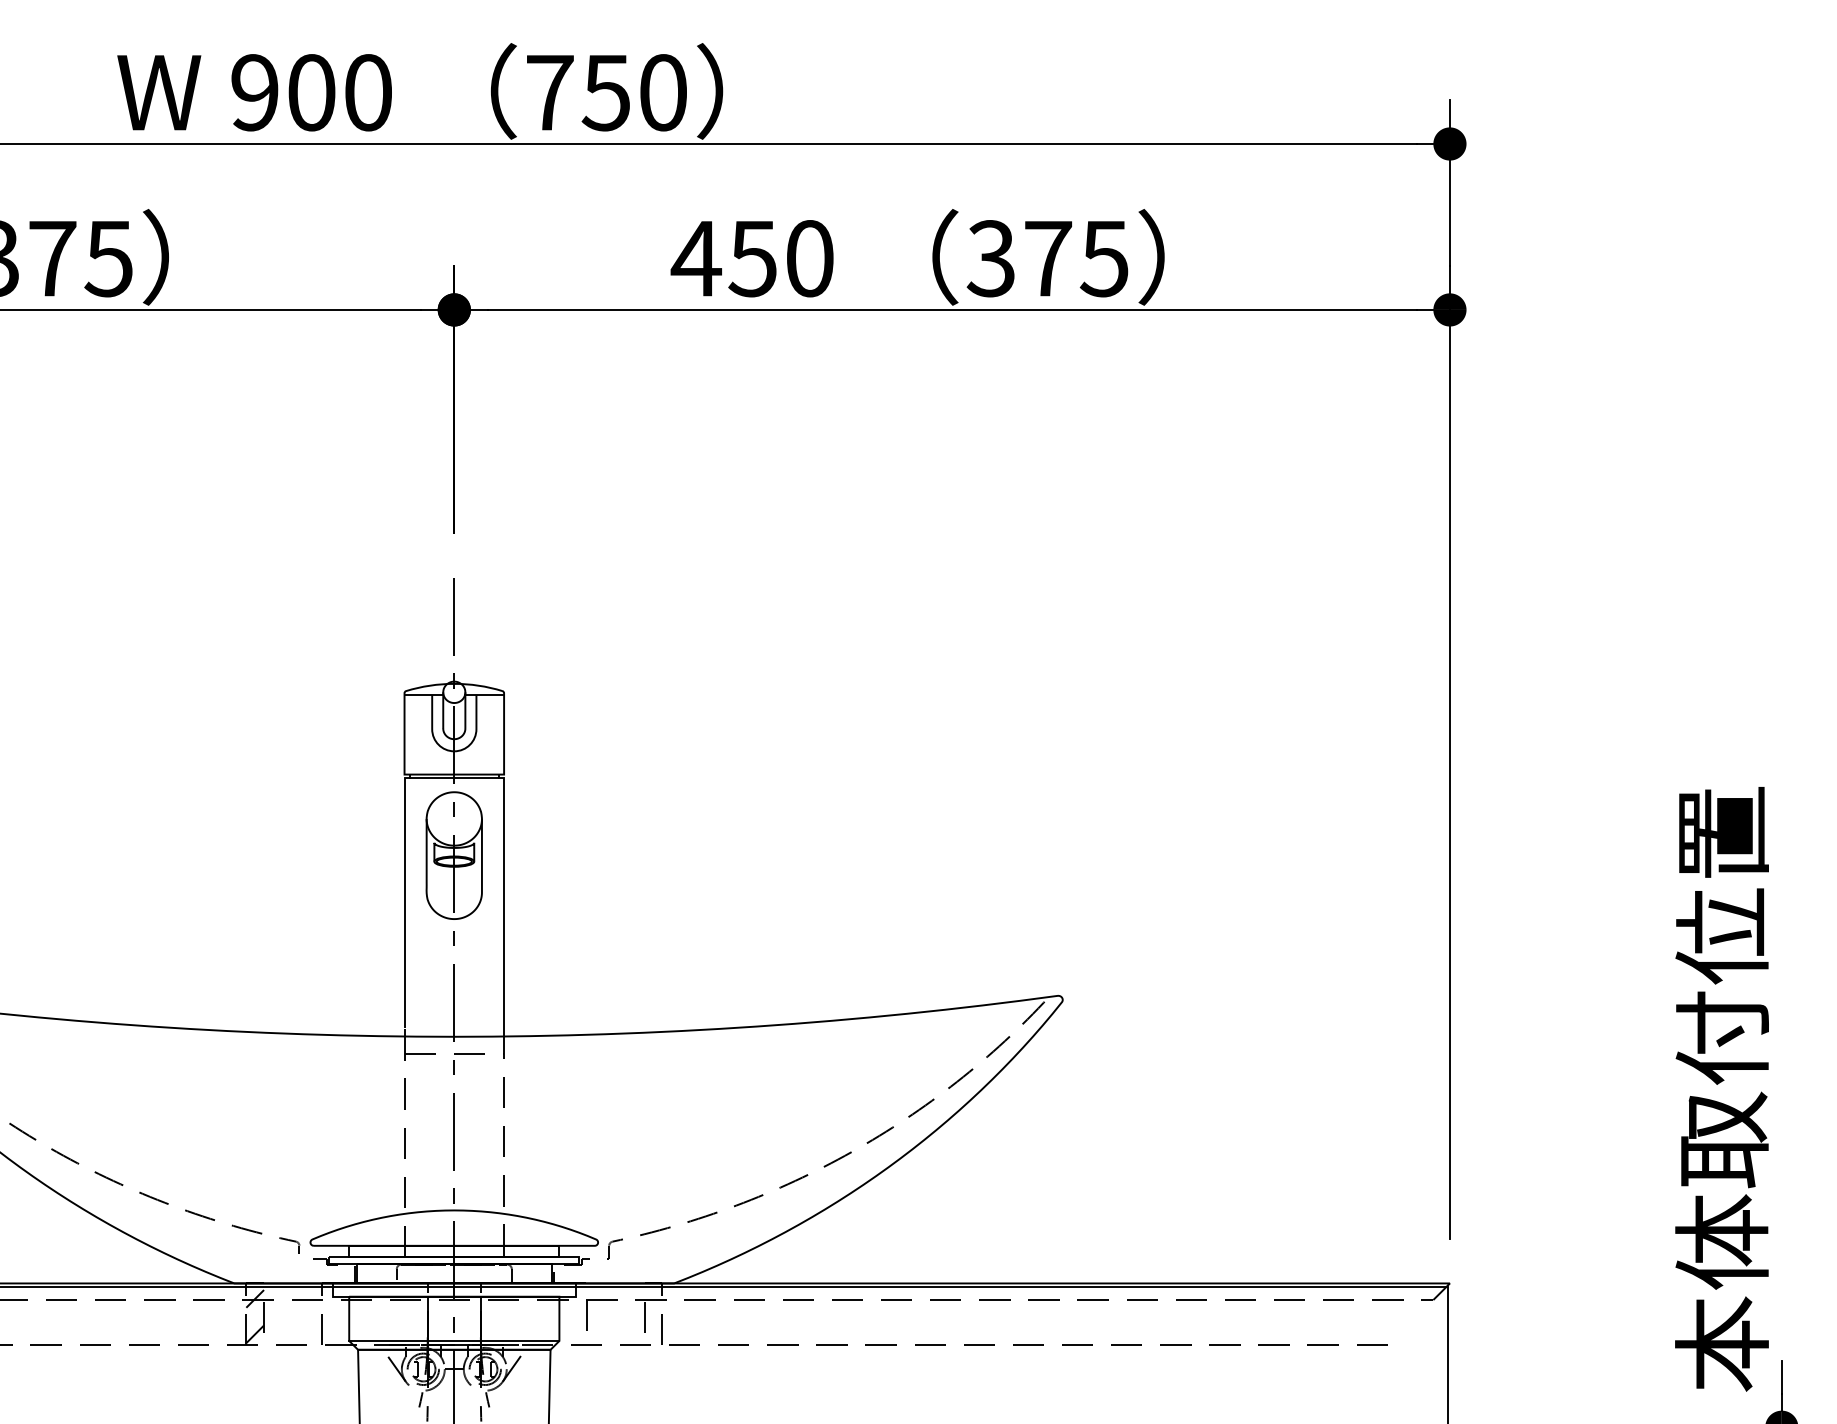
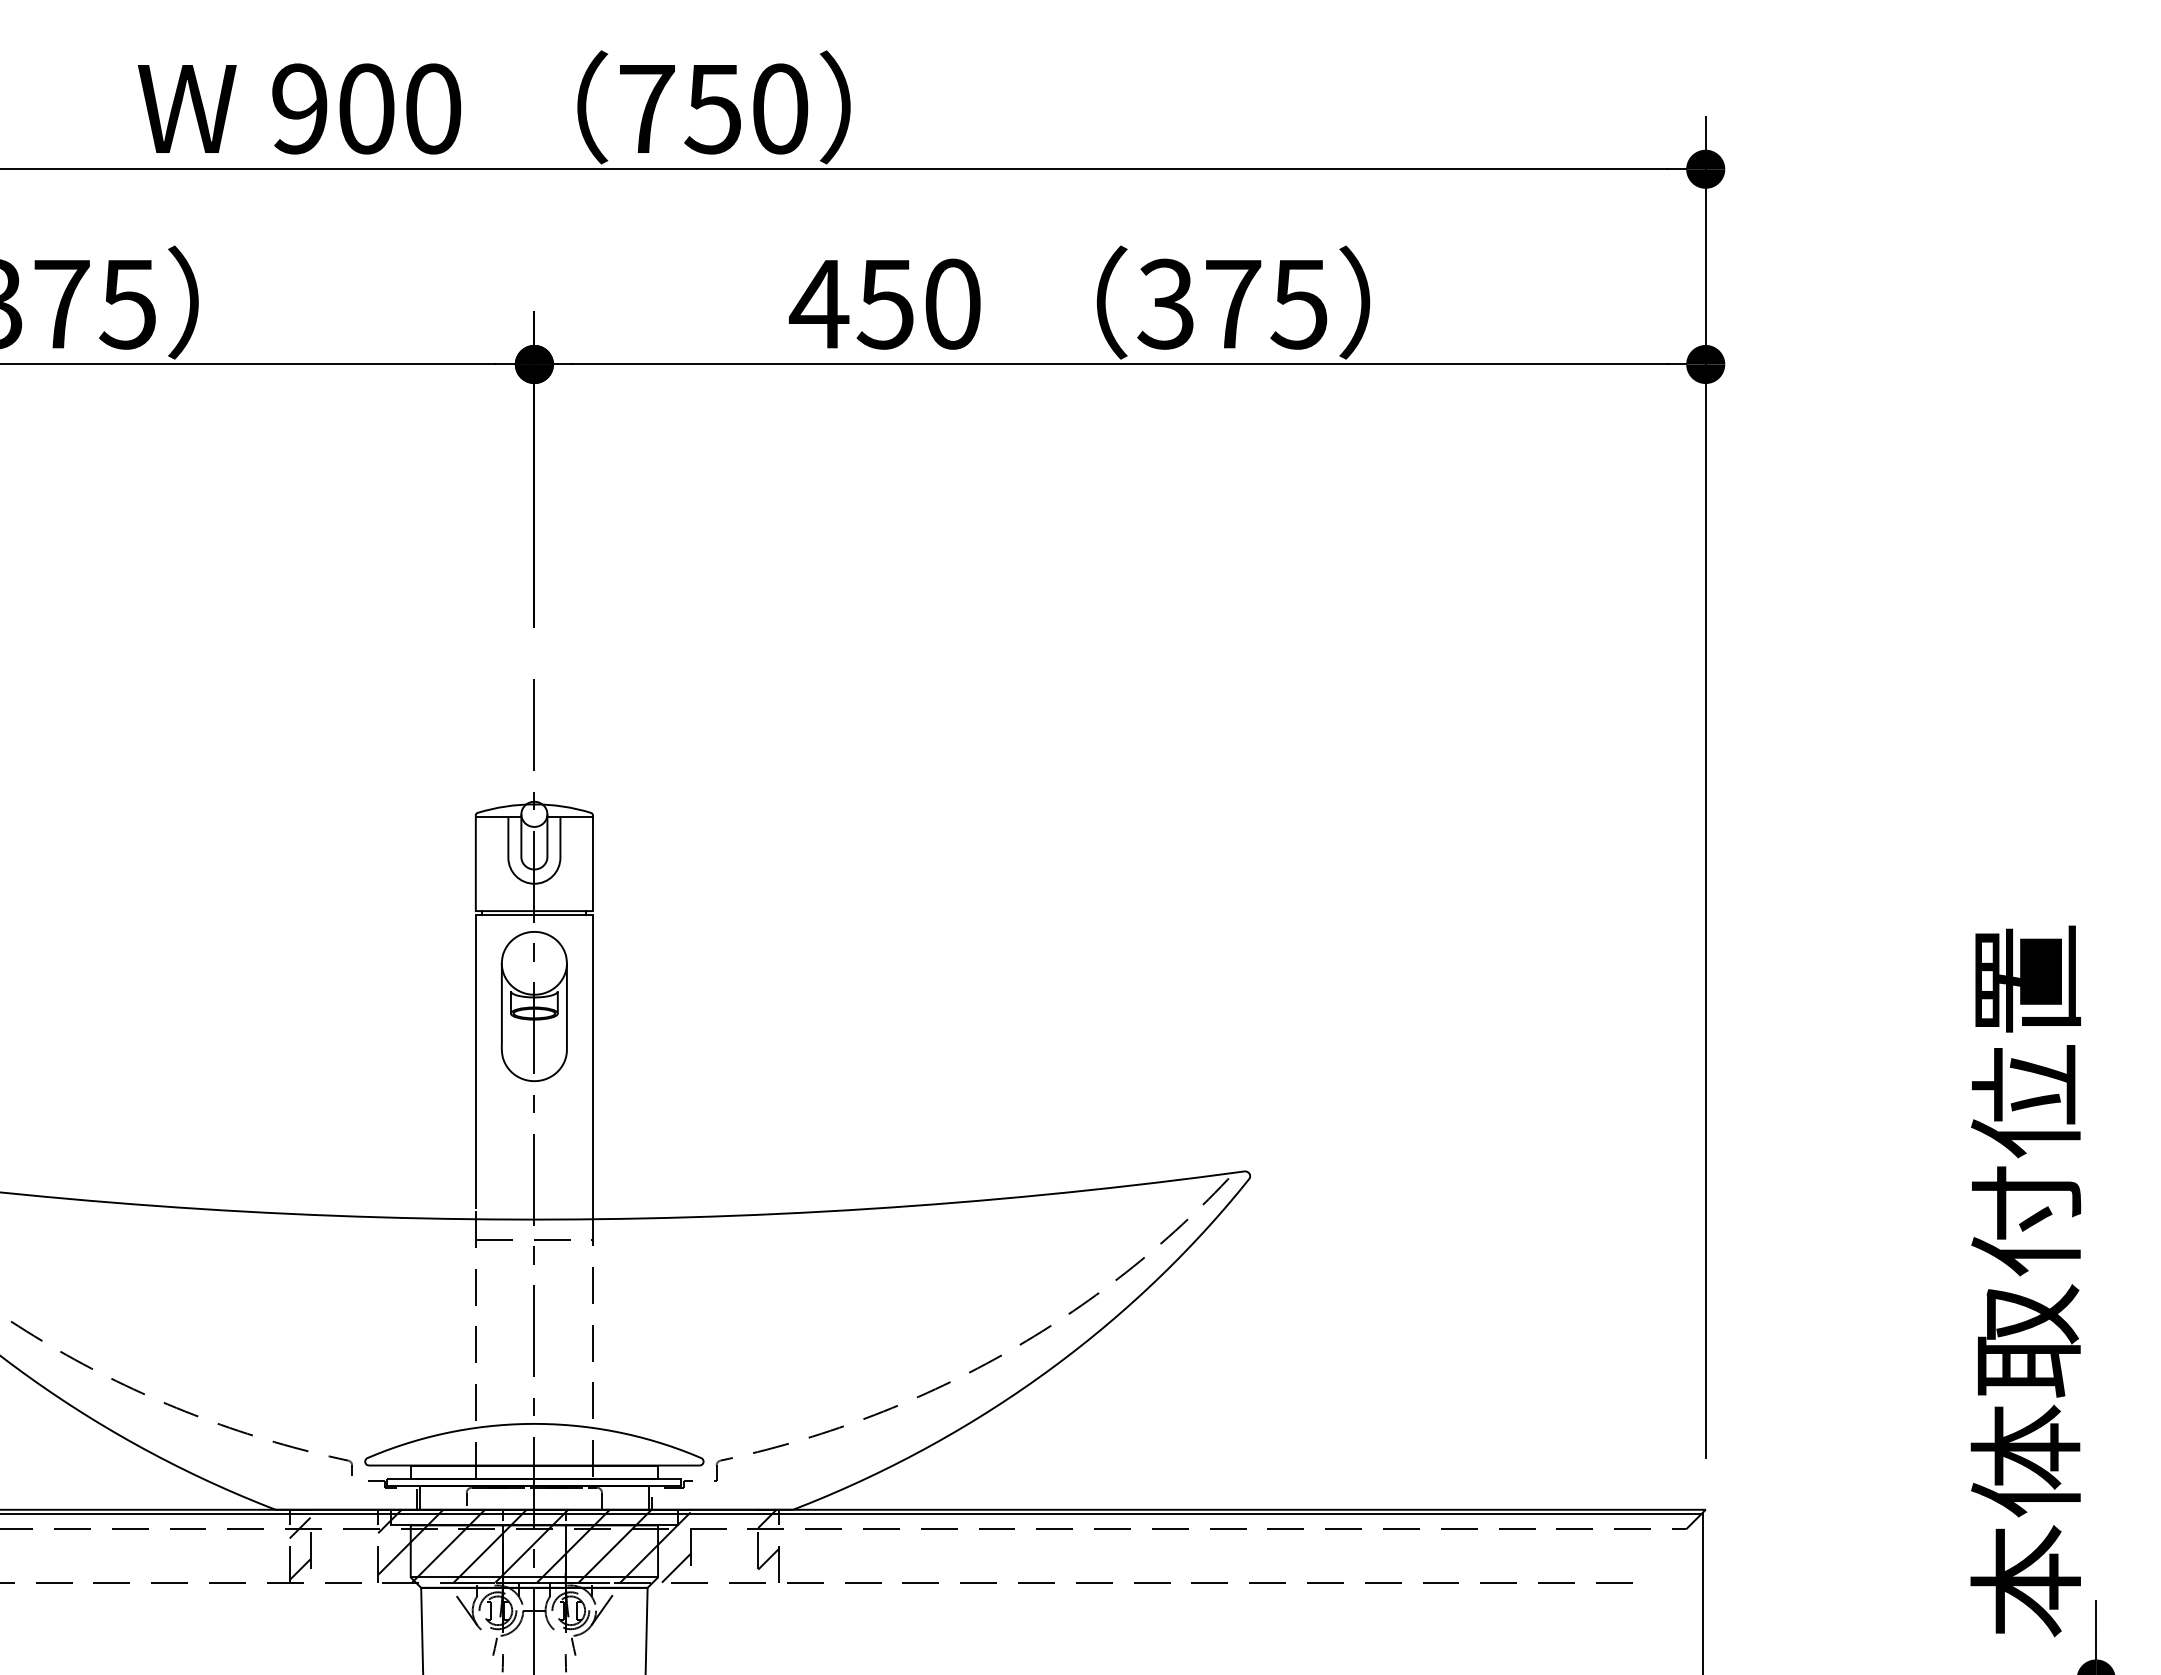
hatch: (653, 1308) -> (768, 1539), added
hatch: (454, 1313) -> (534, 1545), added

